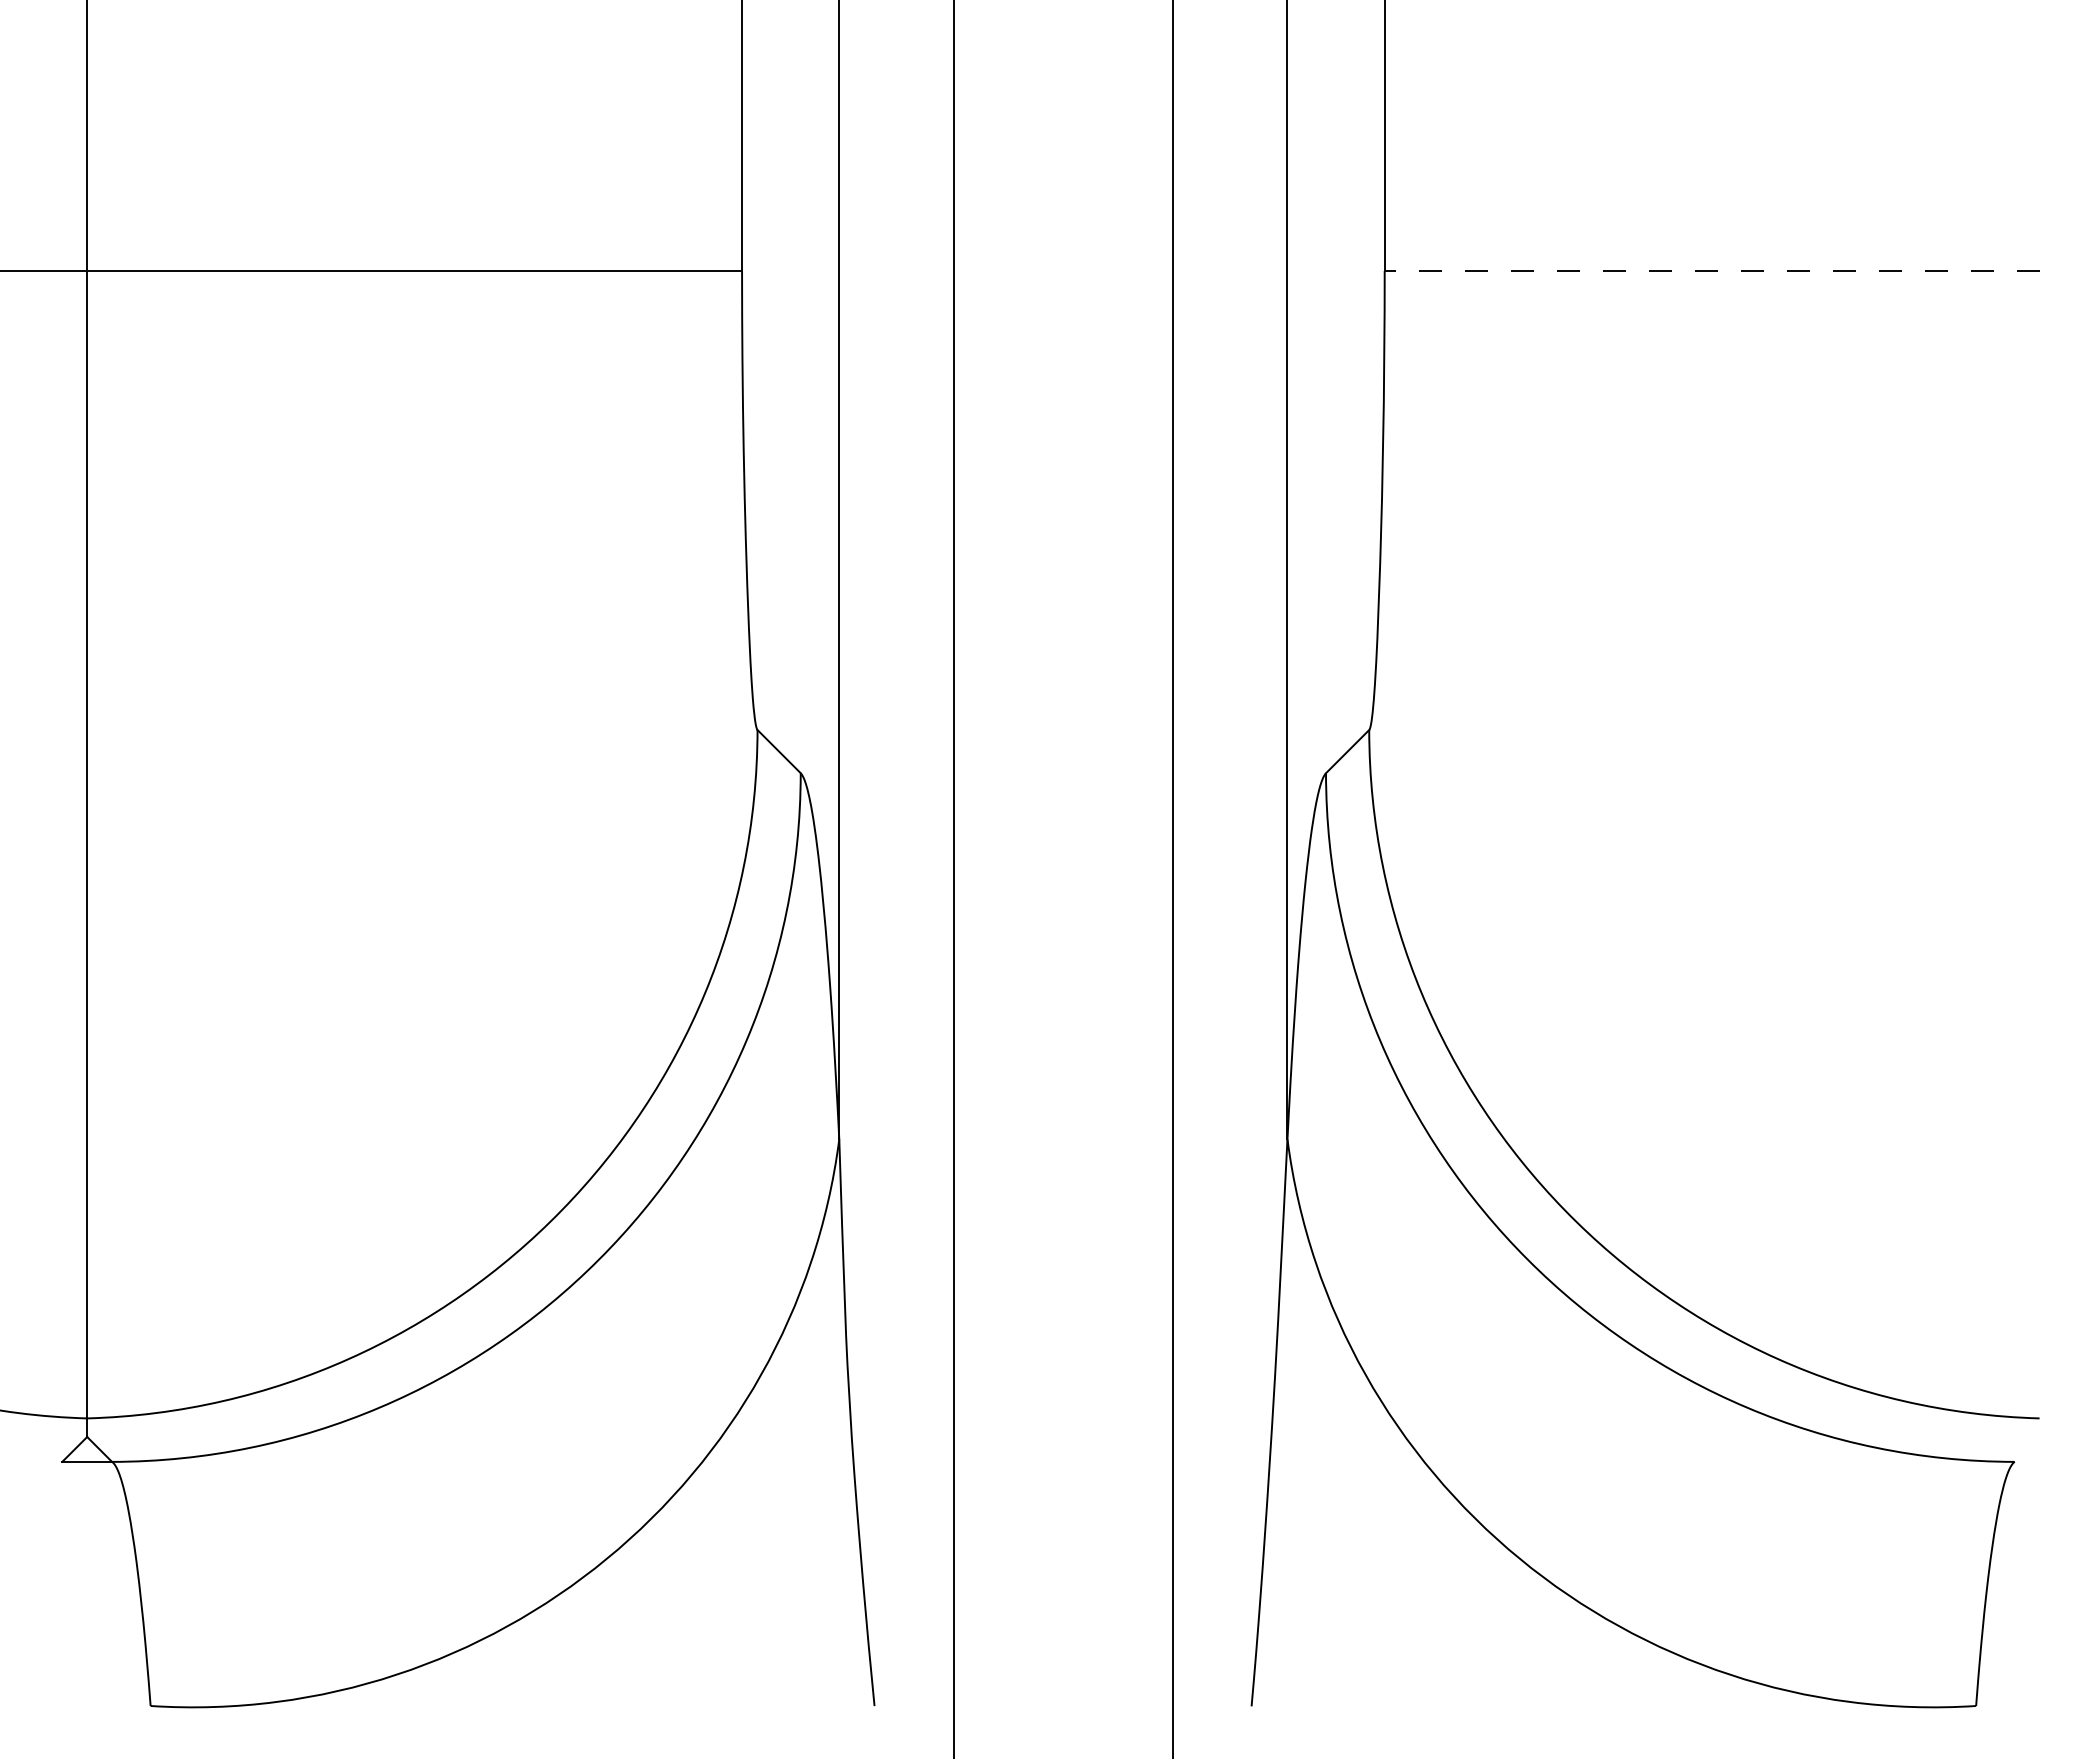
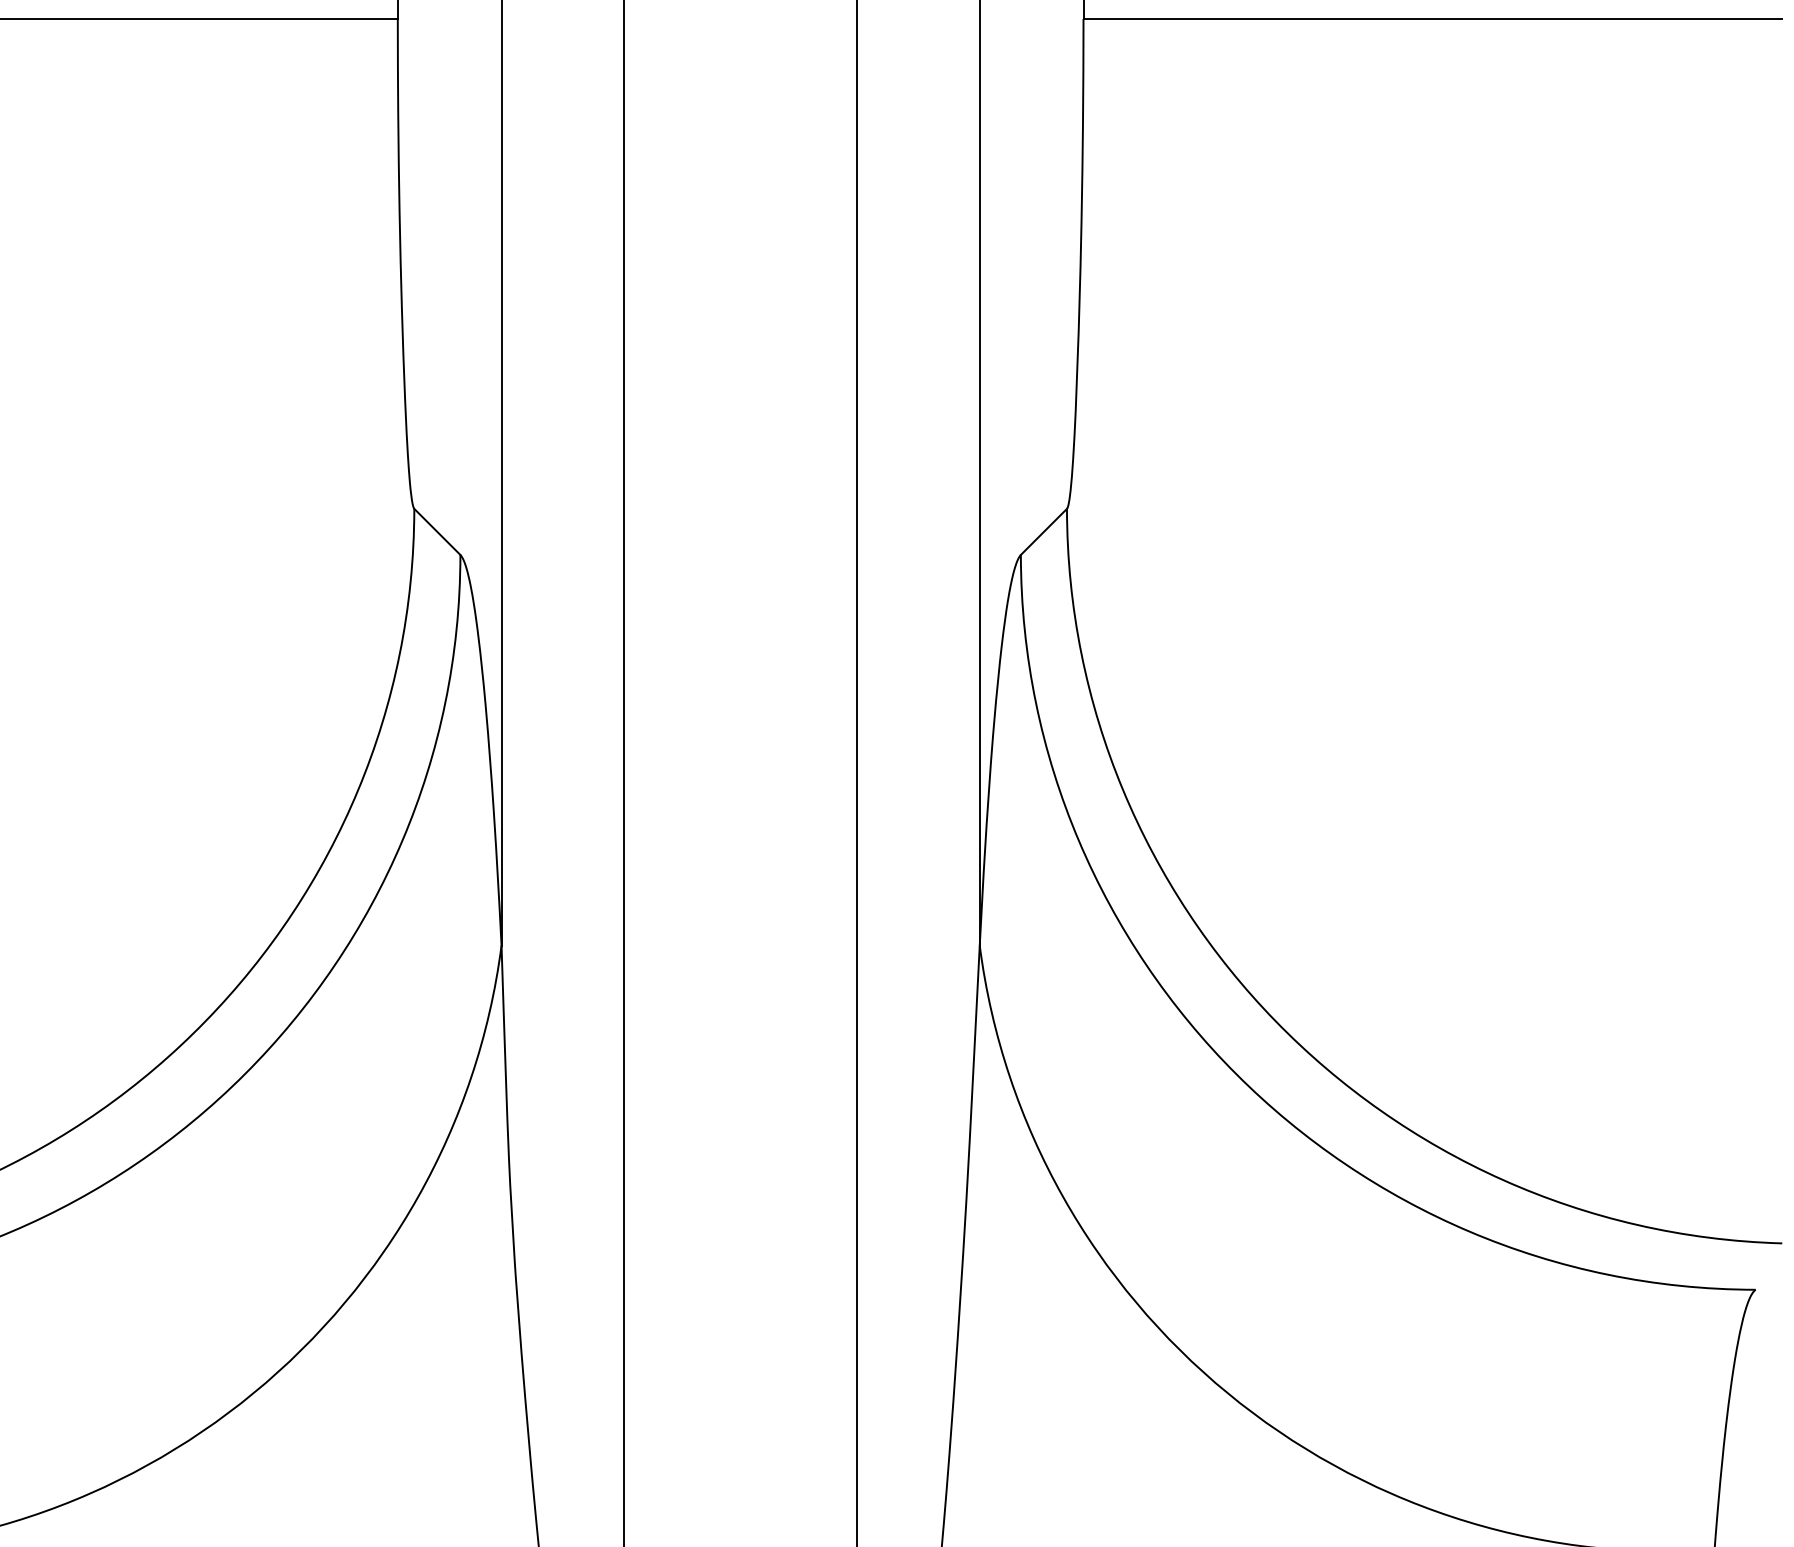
line: (1711, 270) -> (1432, 18), dashed -> solid

